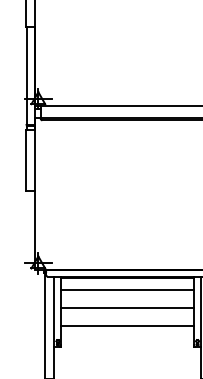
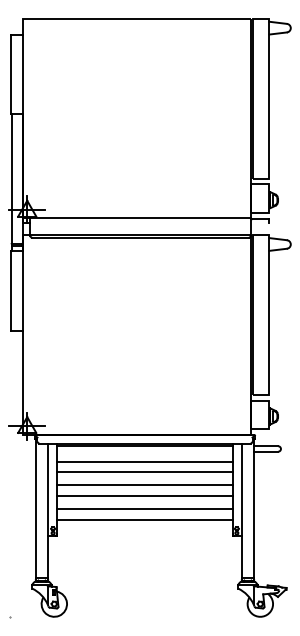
line: (127, 298) -> (144, 472), added
line: (127, 316) -> (144, 495), added
line: (127, 334) -> (144, 519), added

